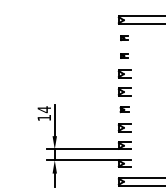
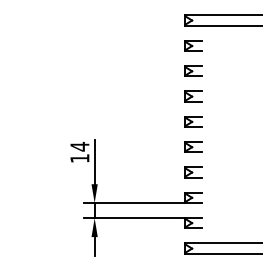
part: (124, 37) -> (193, 45), size x1.67
part: (124, 55) -> (193, 70), size x1.67
part: (124, 109) -> (193, 146), size x1.43

